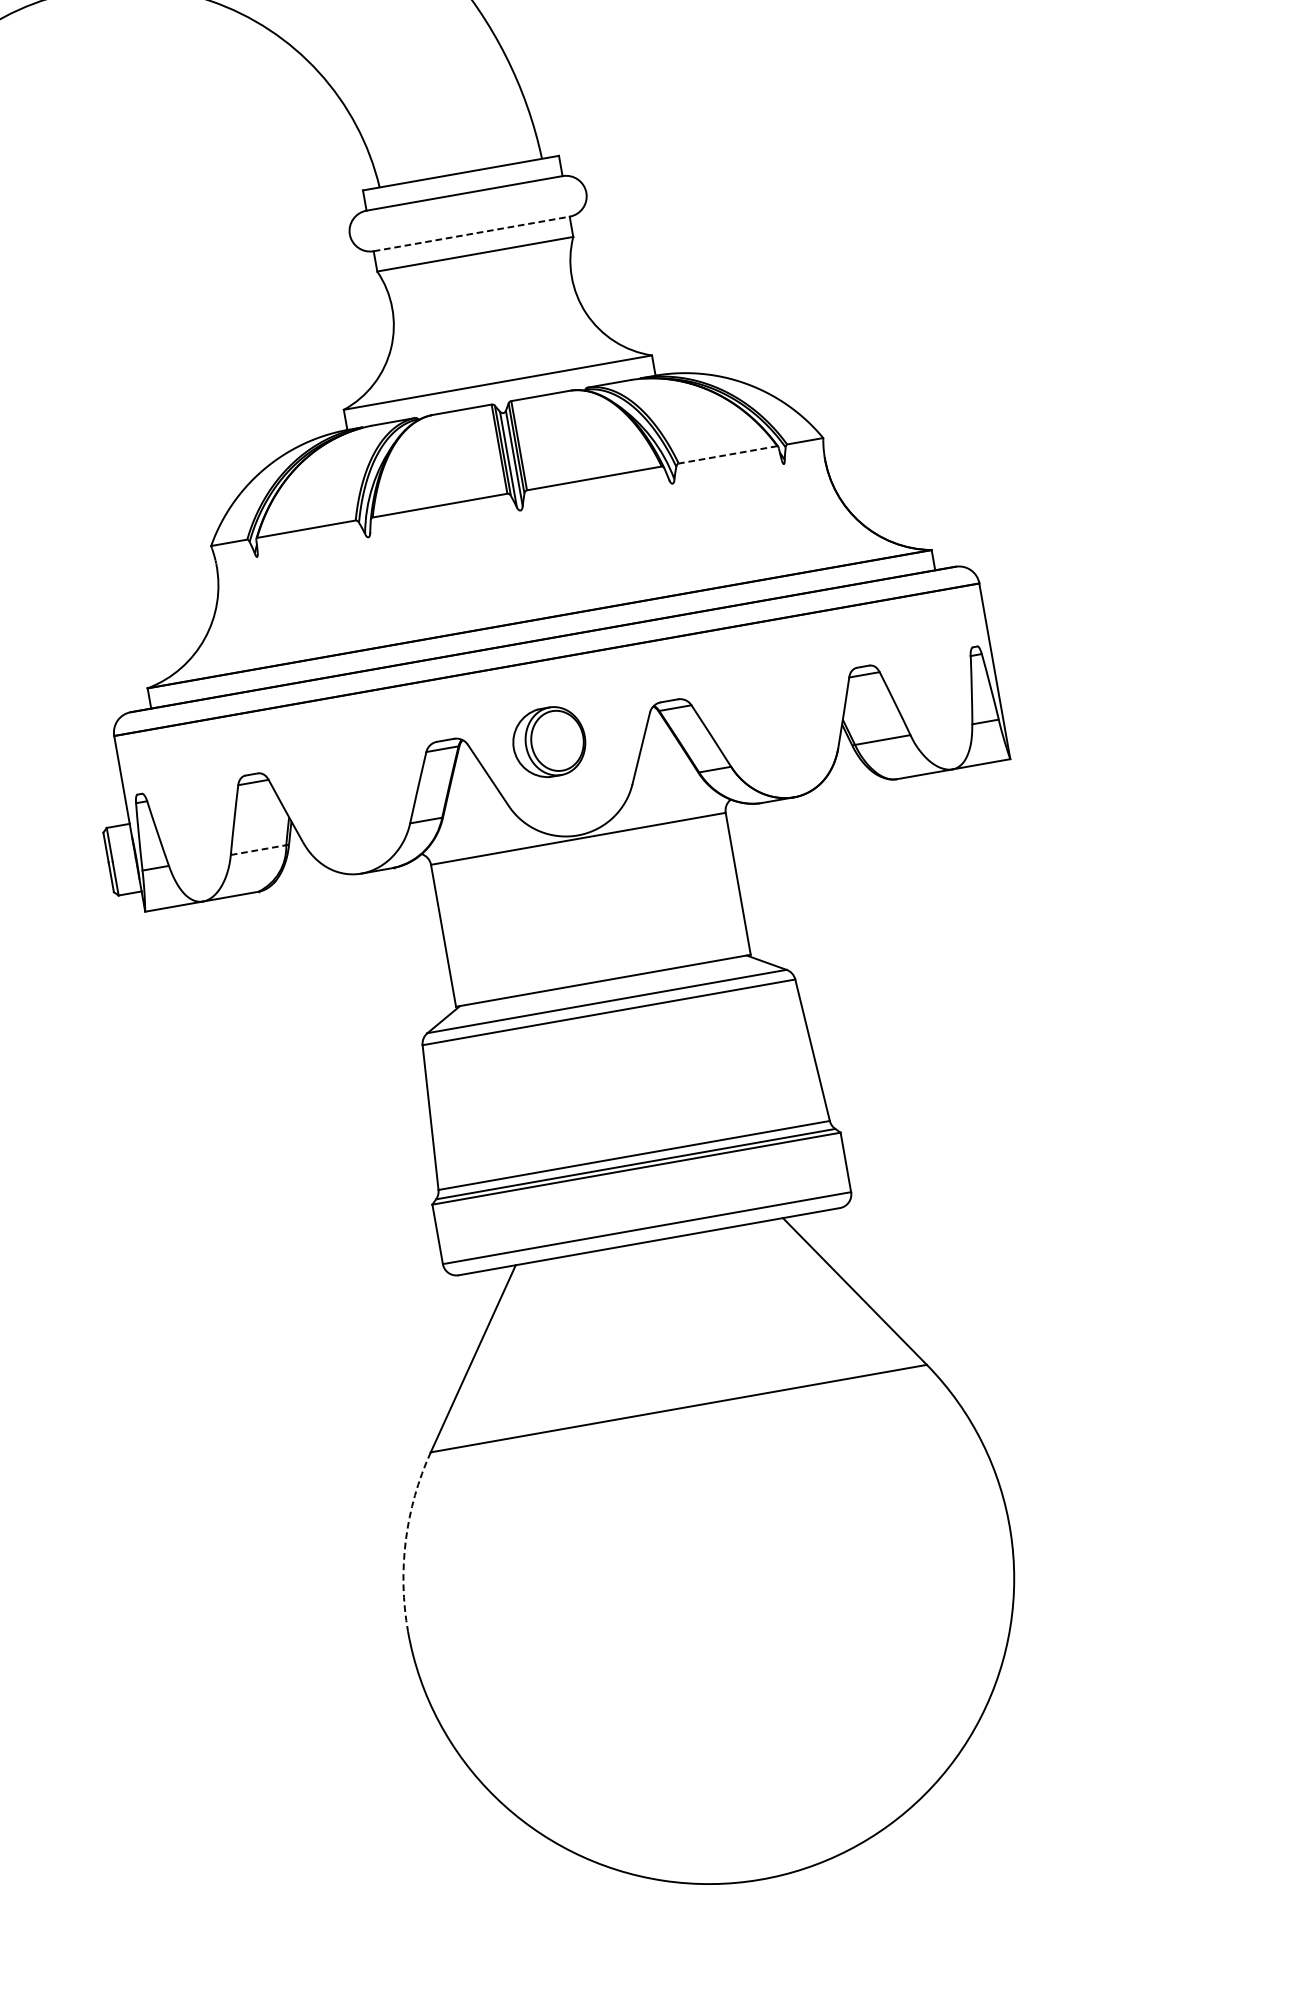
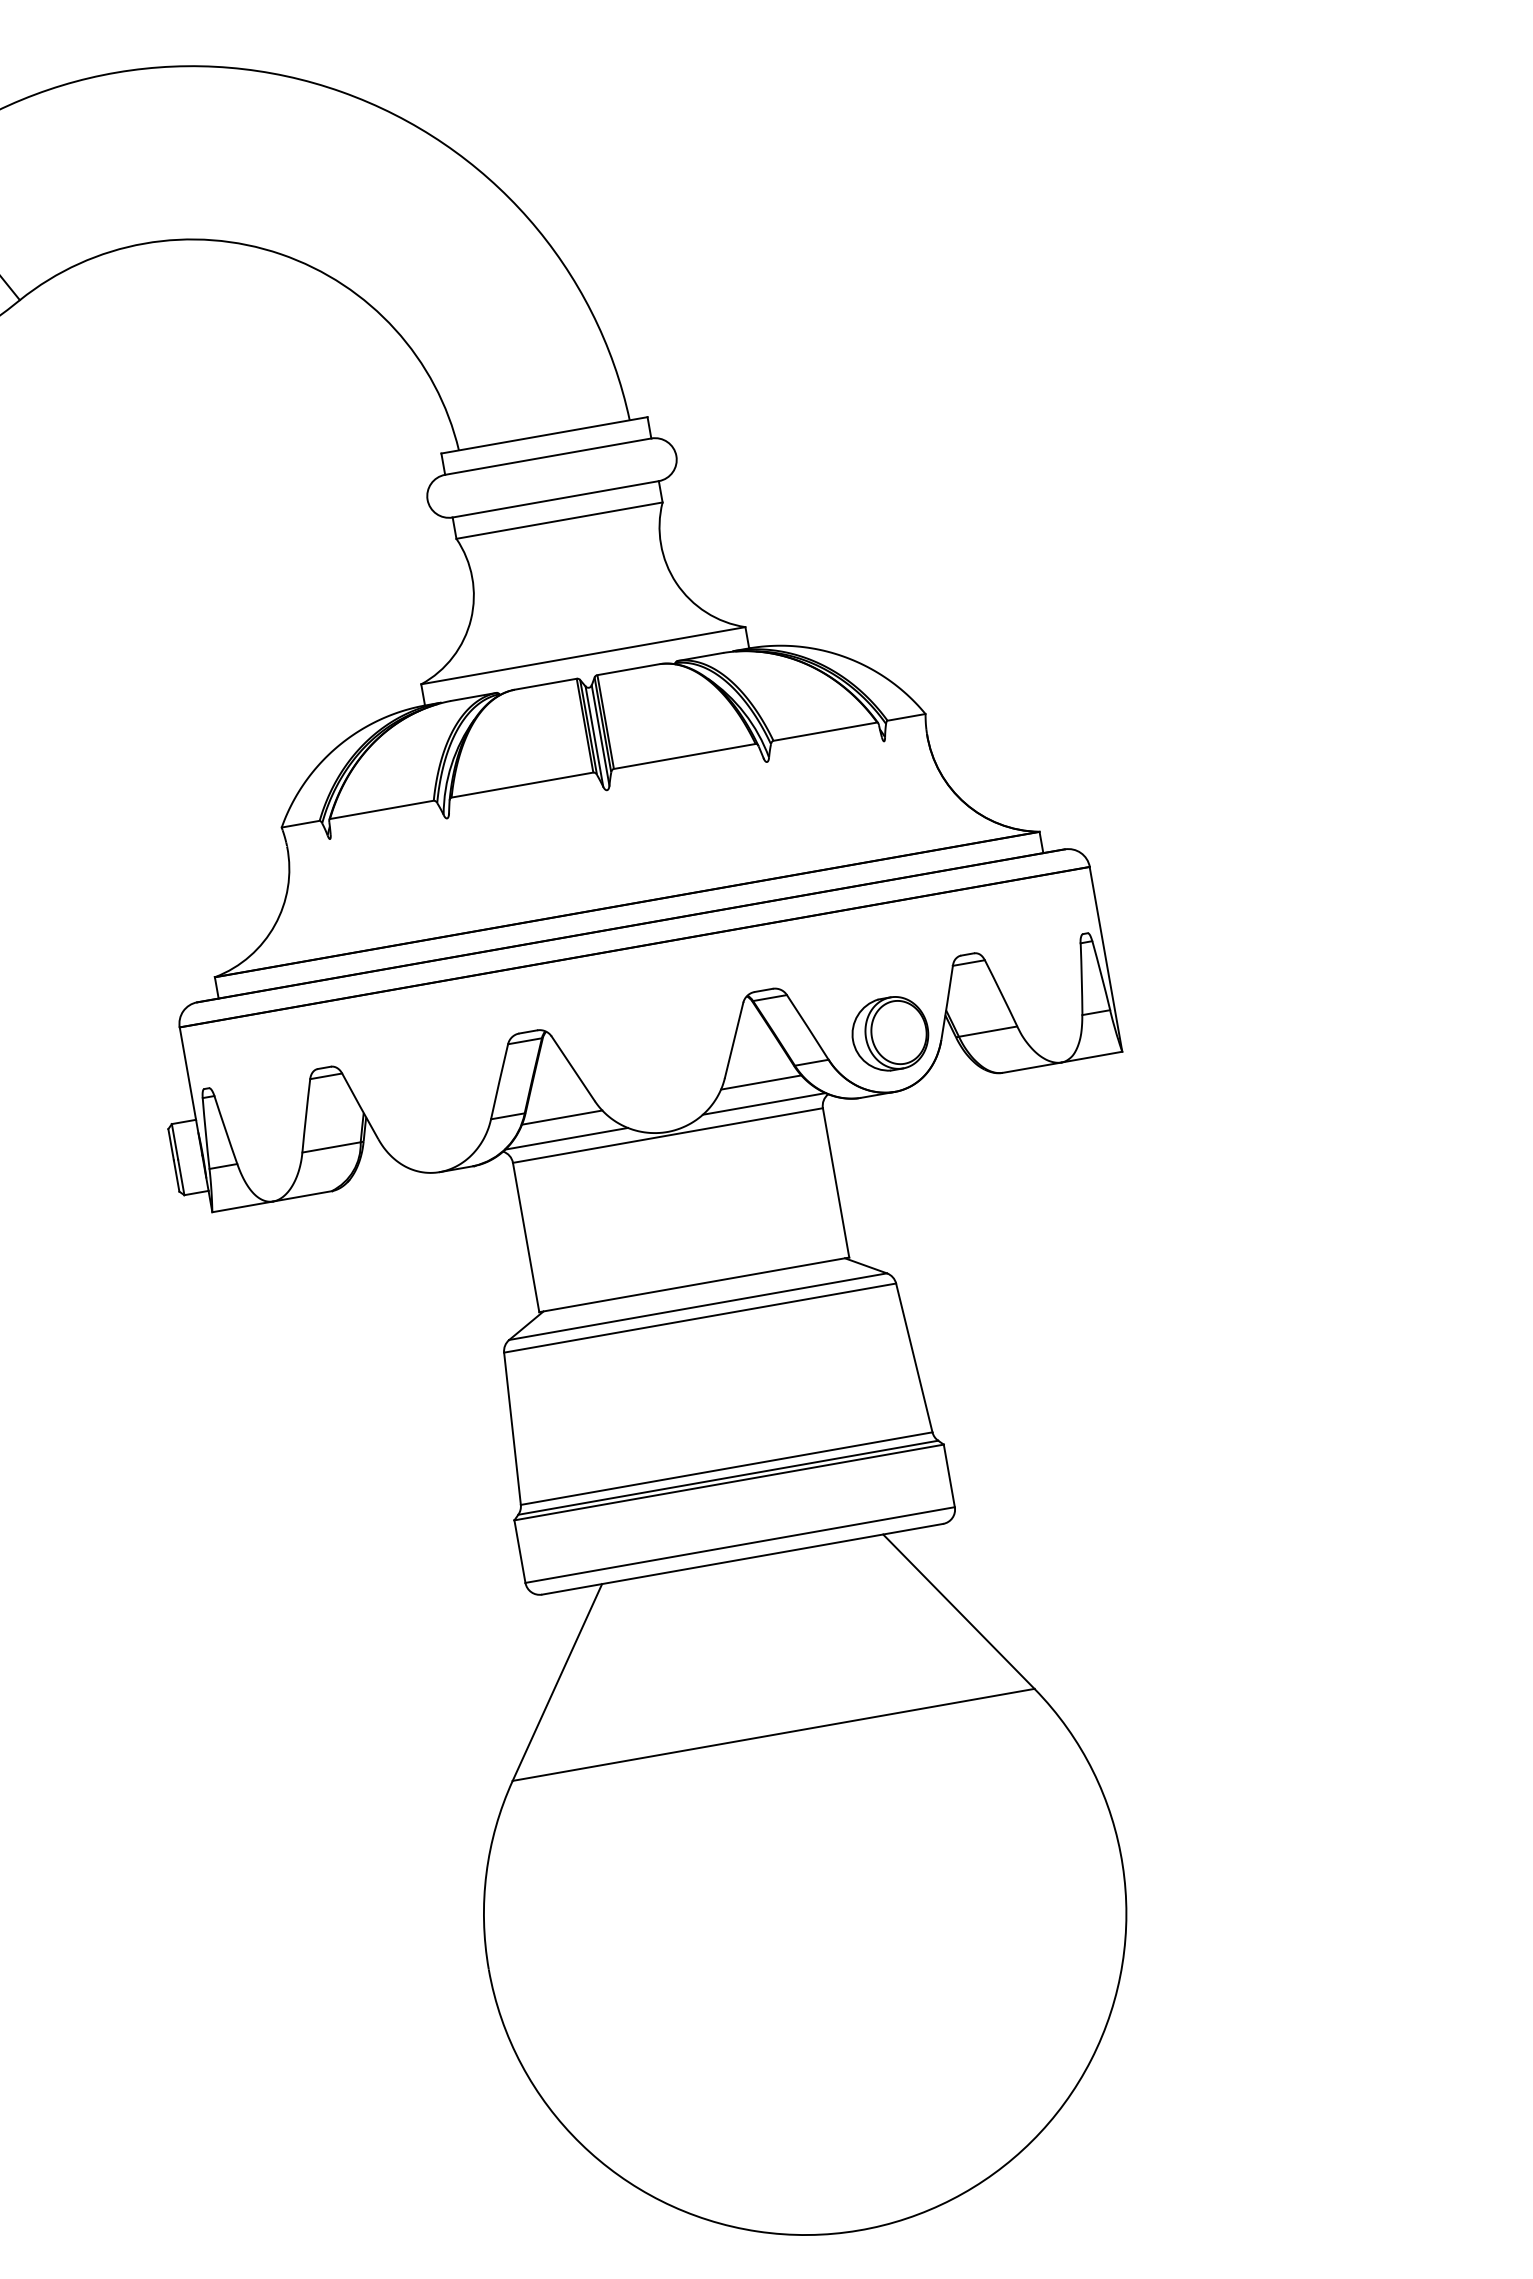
line: (471, 234) -> (555, 499), dashed -> solid
line: (728, 454) -> (825, 731), dashed -> solid
part: (549, 741) -> (890, 1033), moved
line: (667, 788) -> (761, 1082), added
line: (669, 808) -> (763, 1103), added
line: (477, 821) -> (561, 1117), added
line: (481, 841) -> (566, 1138), added
line: (258, 850) -> (331, 1147), dashed -> solid
arc: (405, 1540) -> (486, 1873), dashed -> solid

